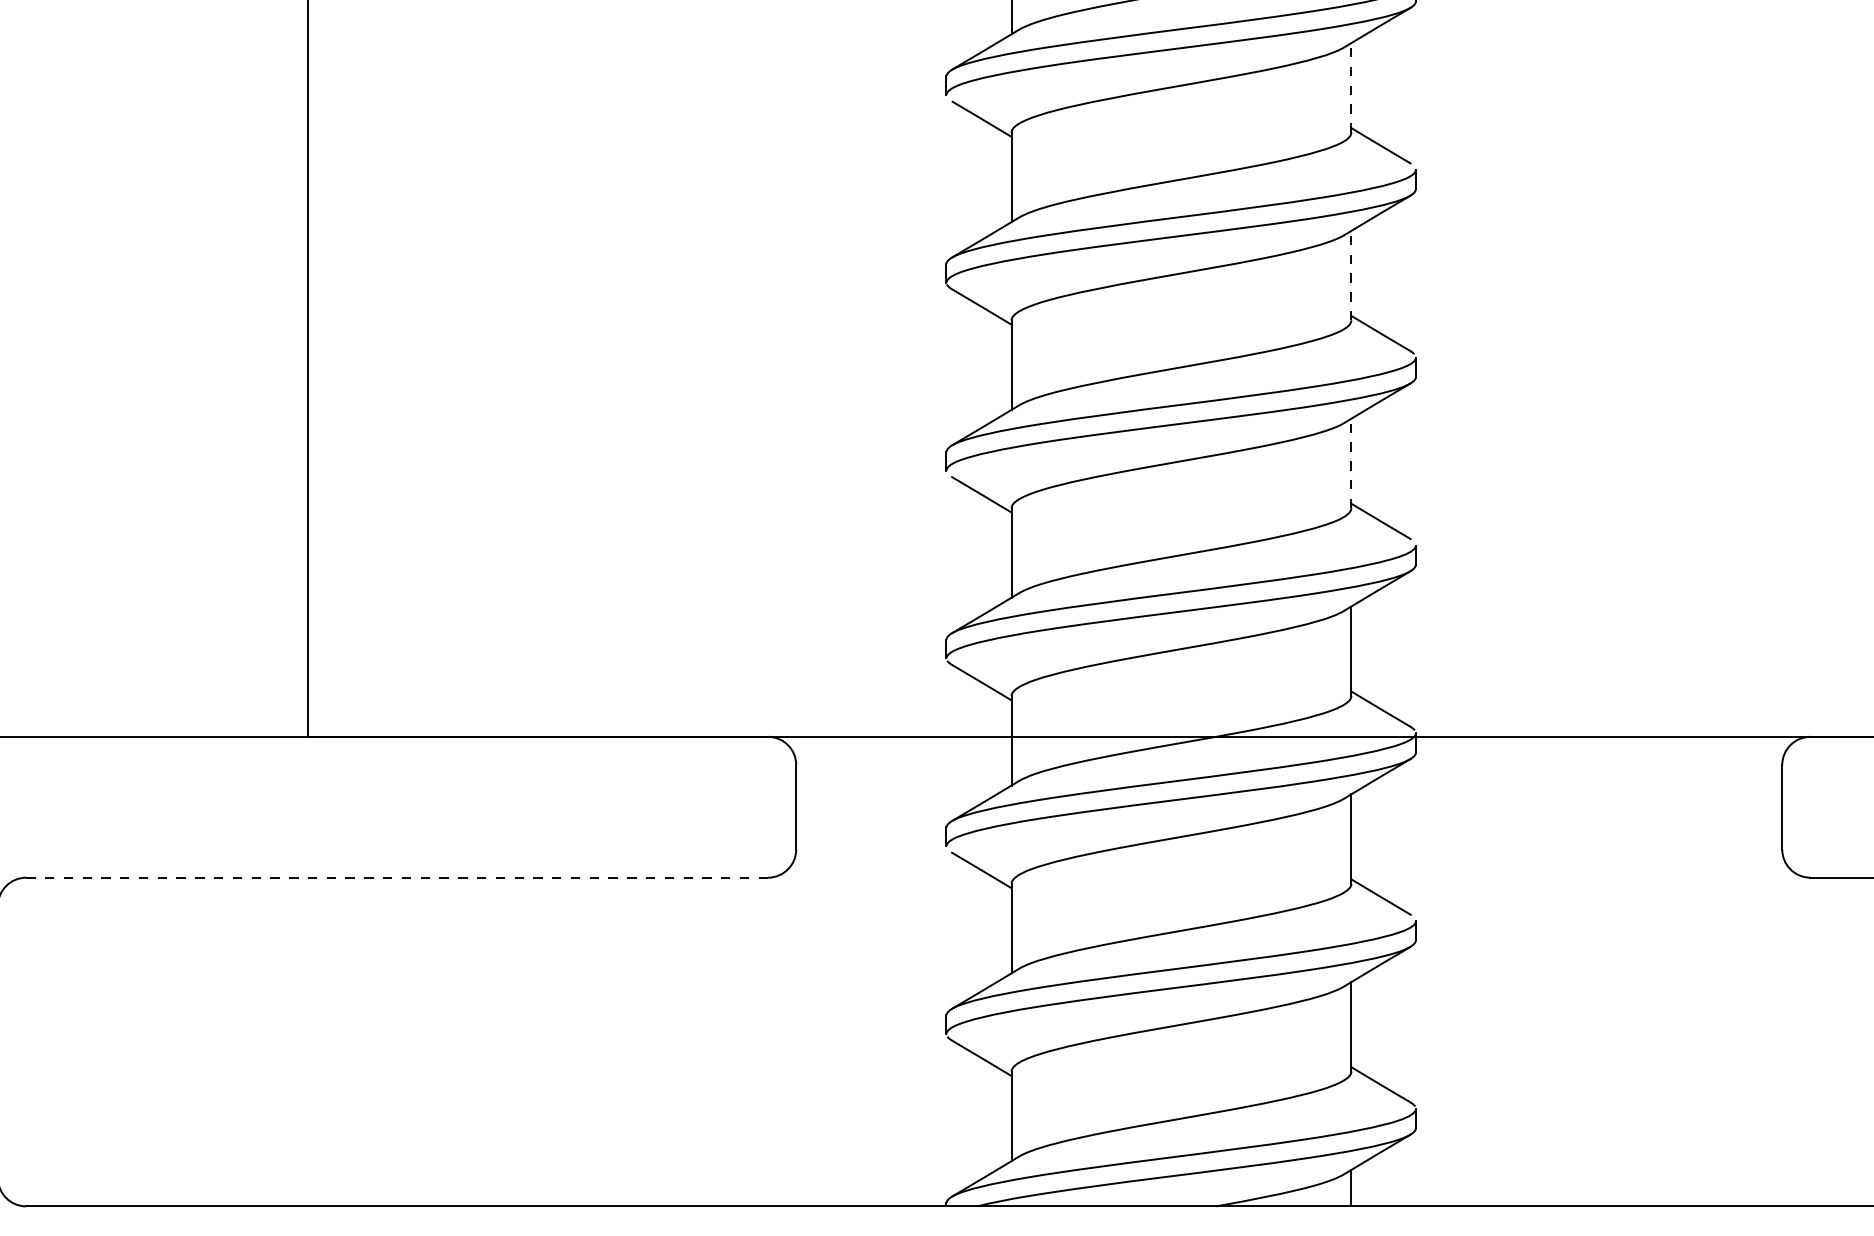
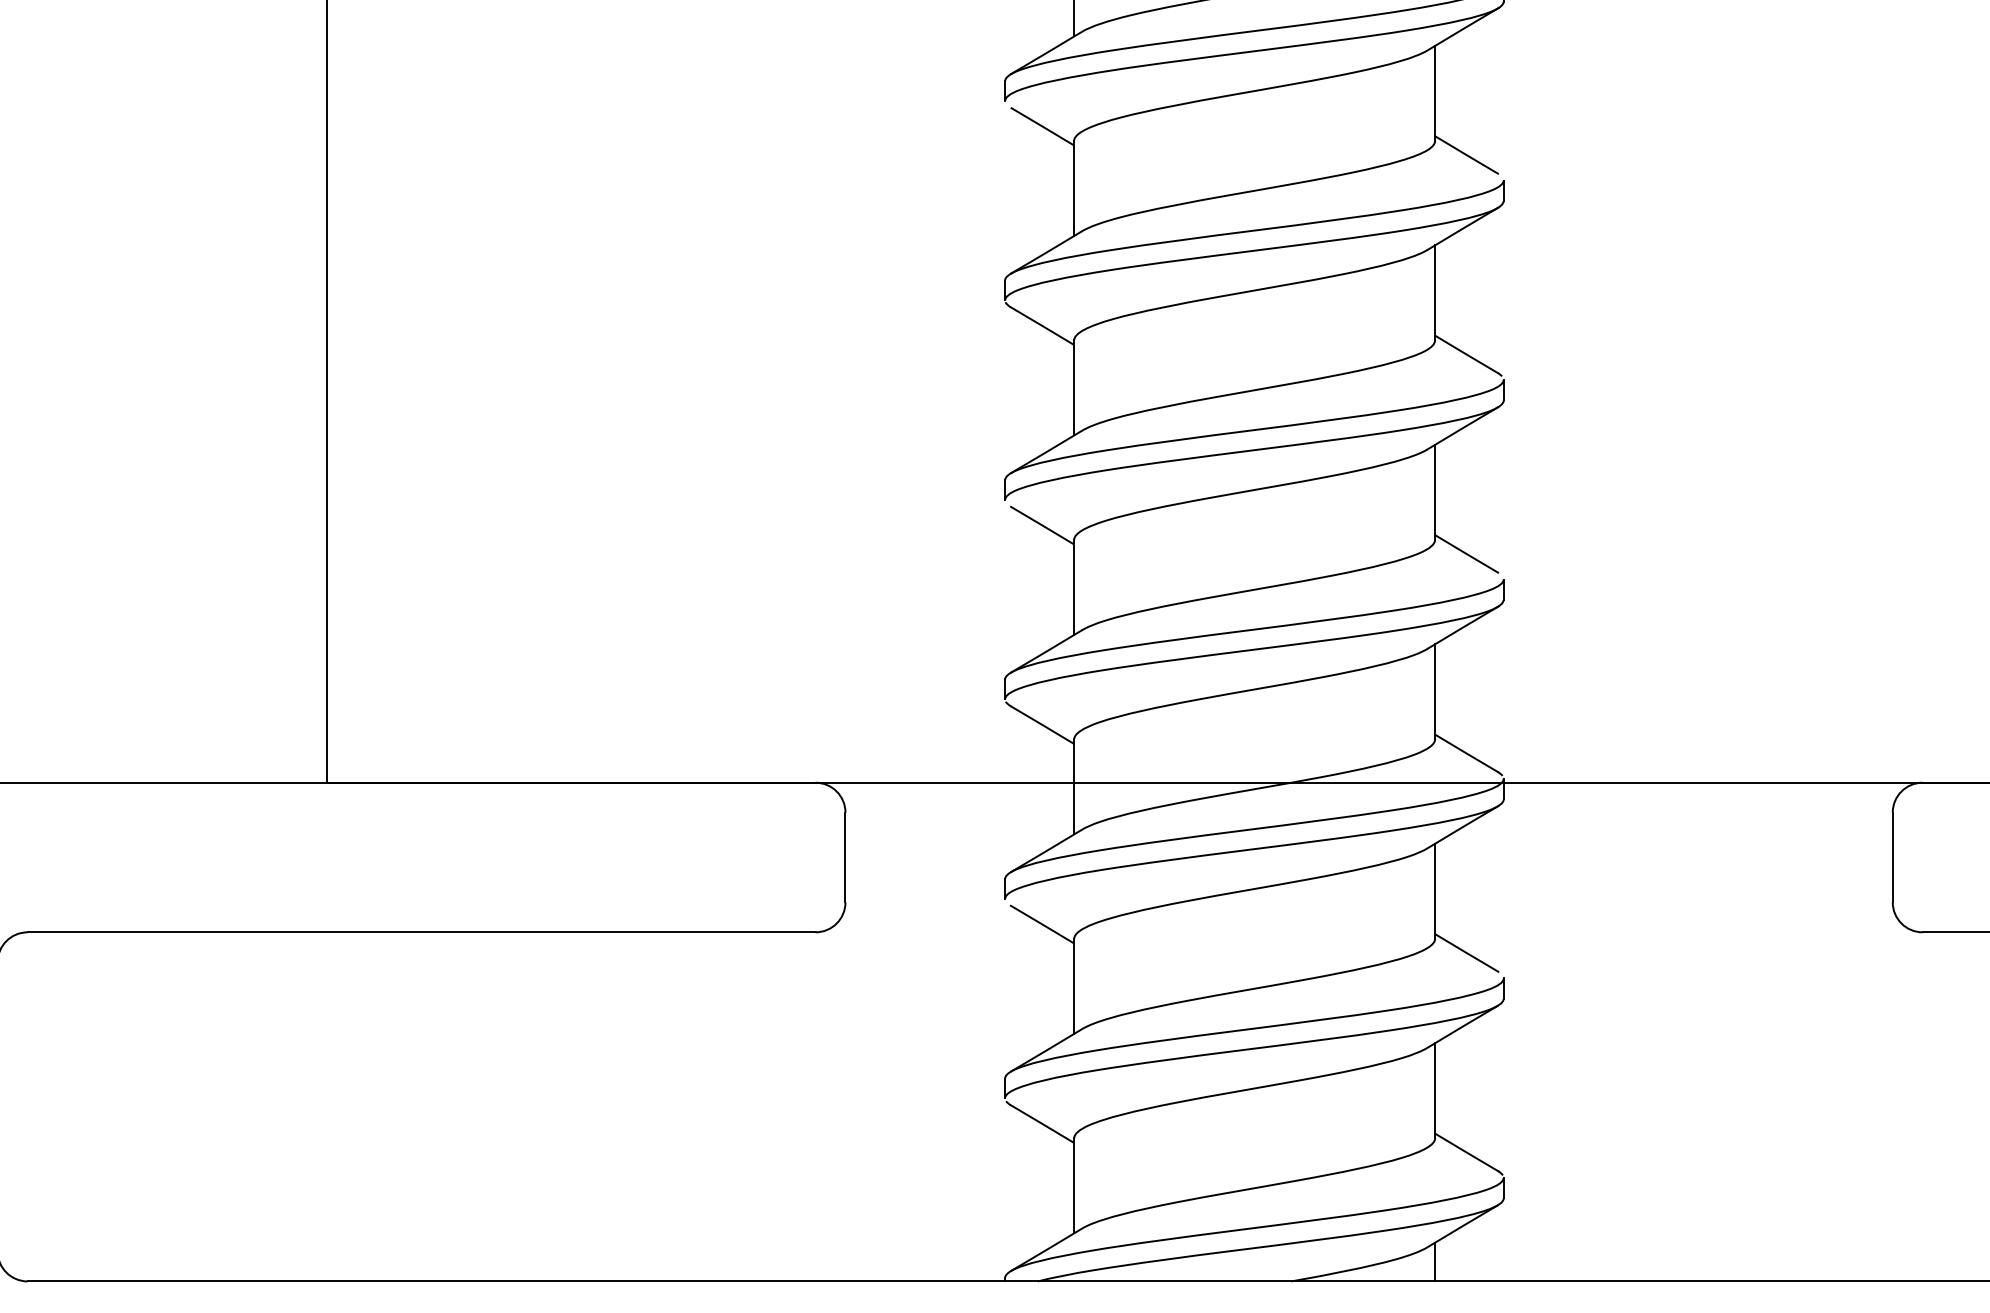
line: (1351, 87) -> (1435, 93), dashed -> solid
line: (1351, 275) -> (1435, 292), dashed -> solid
line: (1351, 463) -> (1435, 492), dashed -> solid
line: (397, 877) -> (421, 932), dashed -> solid

